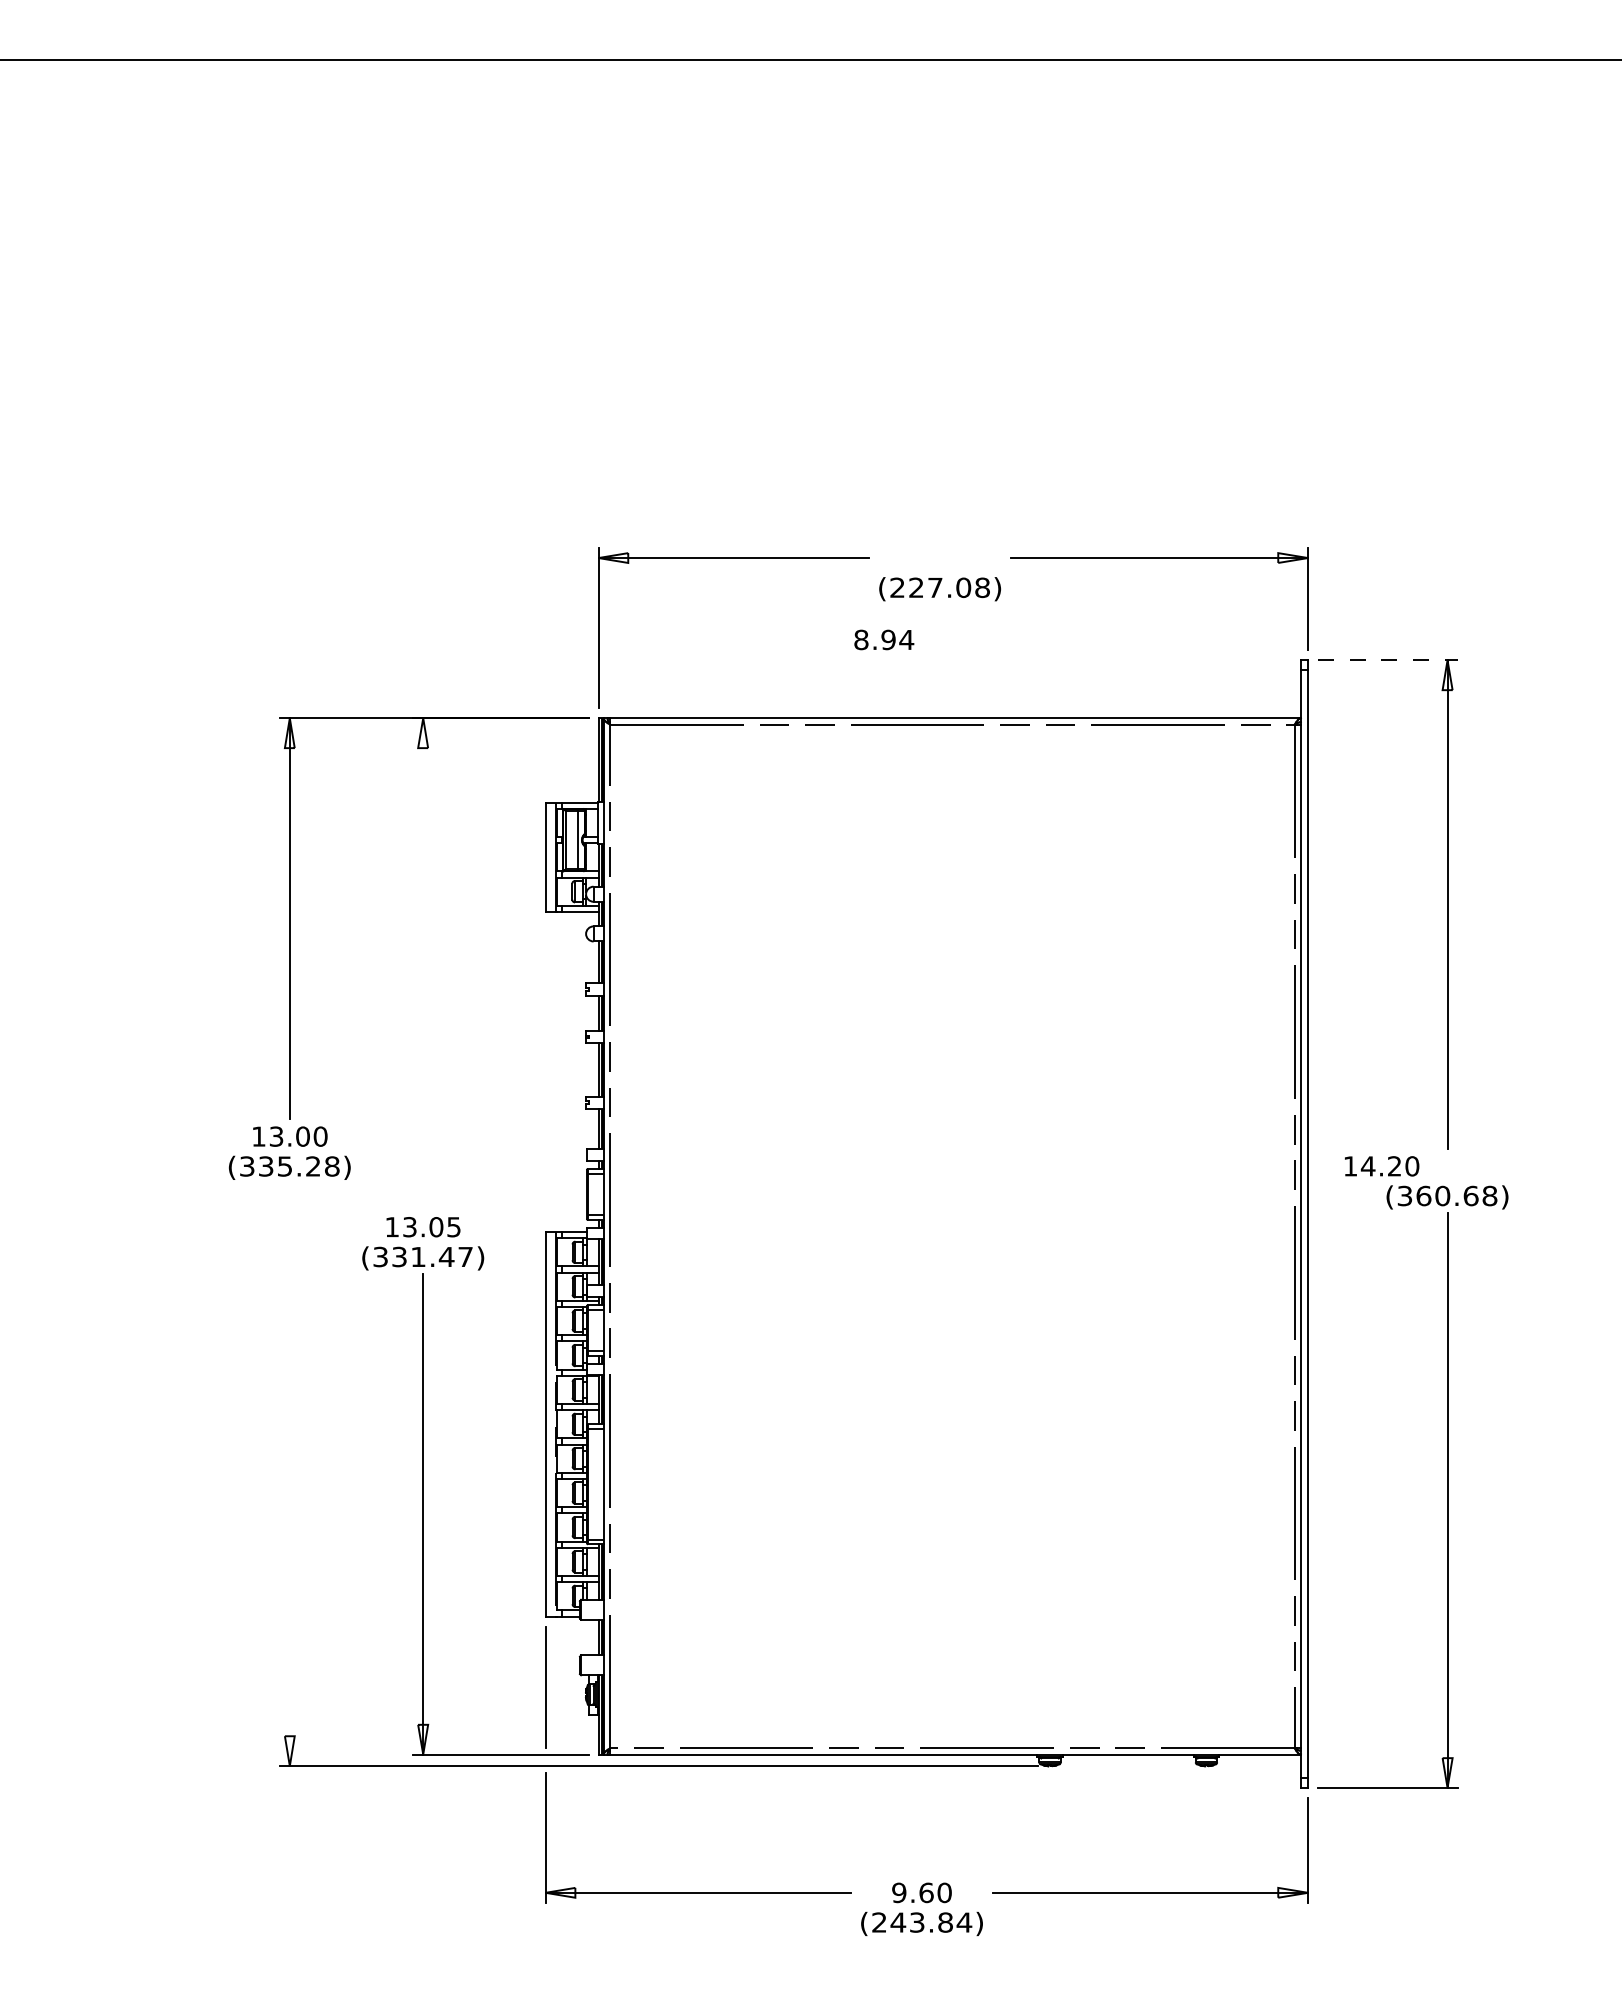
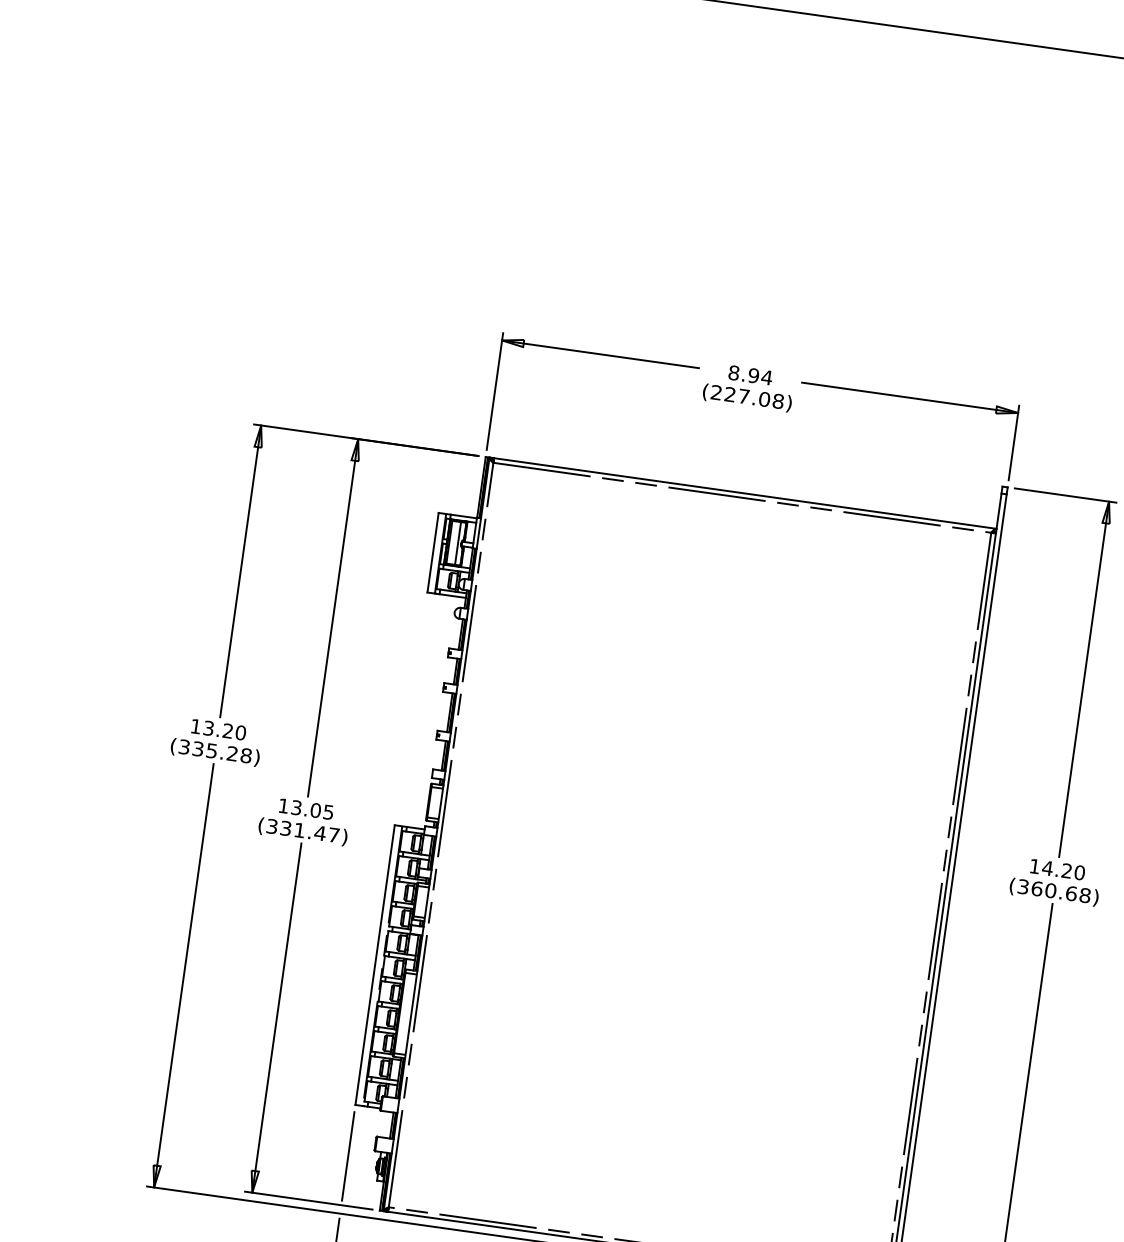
text: (884, 639) -> (750, 375), moved
line: (1387, 660) -> (1065, 495), dashed -> solid
line: (423, 963) -> (333, 617), added
text: (302, 1136) -> (227, 730), 13.00 -> 13.20
text: (1382, 1166) -> (1058, 869), moved
line: (289, 1474) -> (183, 975), added

